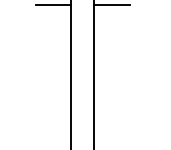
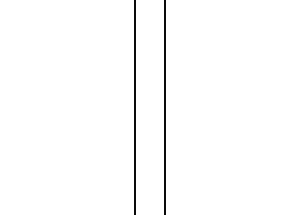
line: (53, 4) -> (110, 6), removed
line: (111, 4) -> (189, 6), removed

